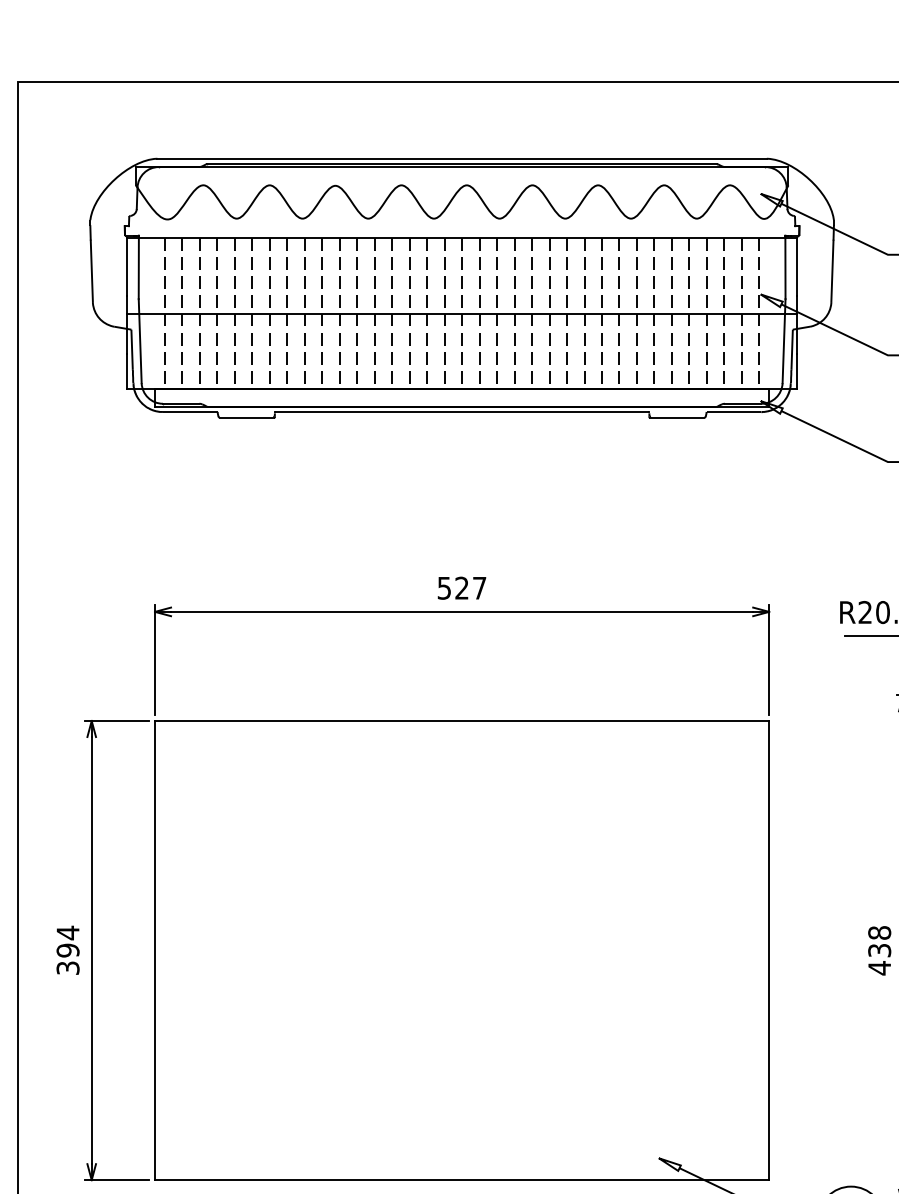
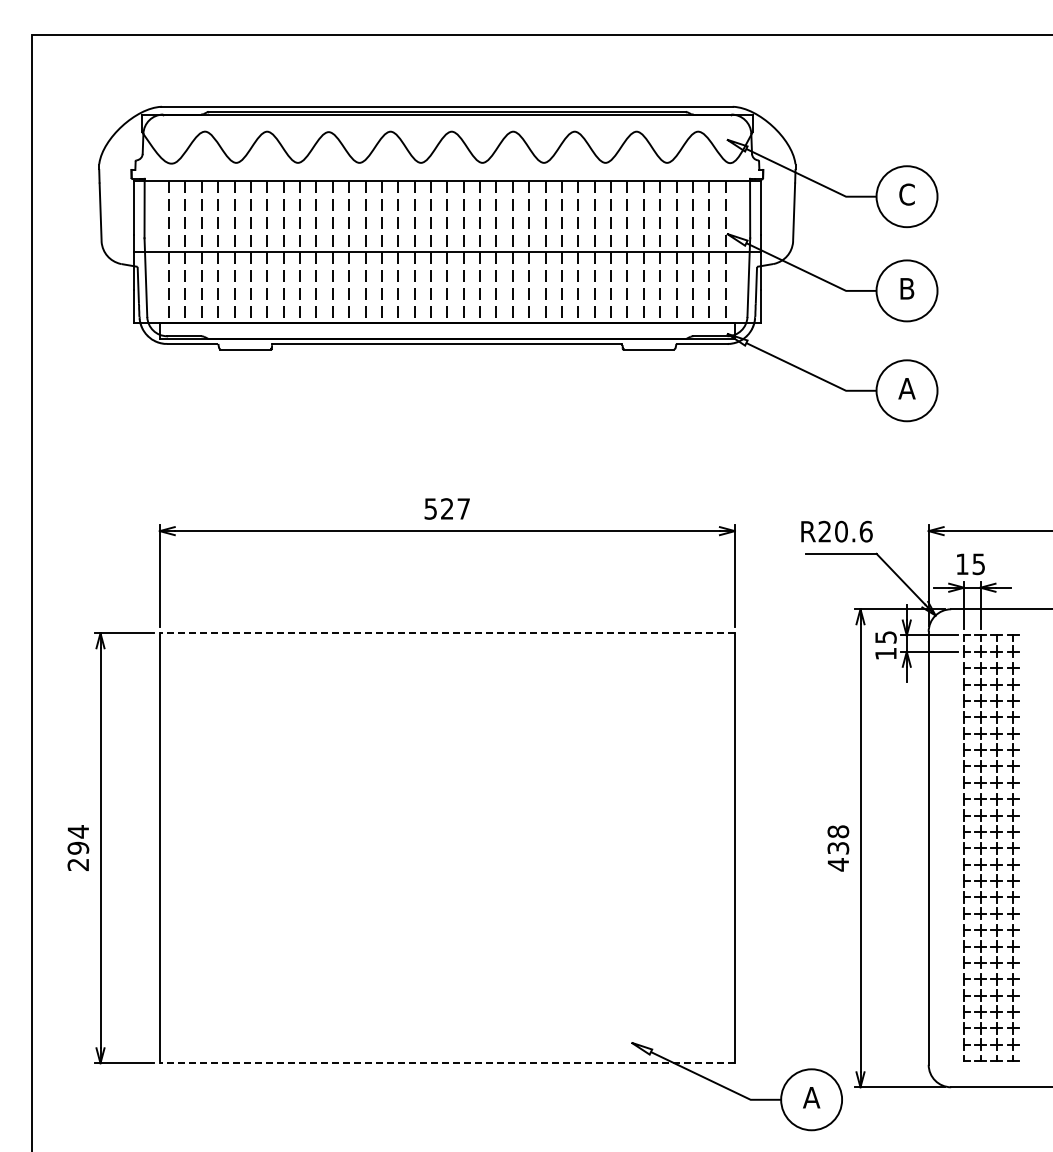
line: (462, 721) -> (447, 633), solid -> dashed
text: (68, 967) -> (78, 864), 394 -> 294
line: (462, 1180) -> (447, 1063), solid -> dashed

